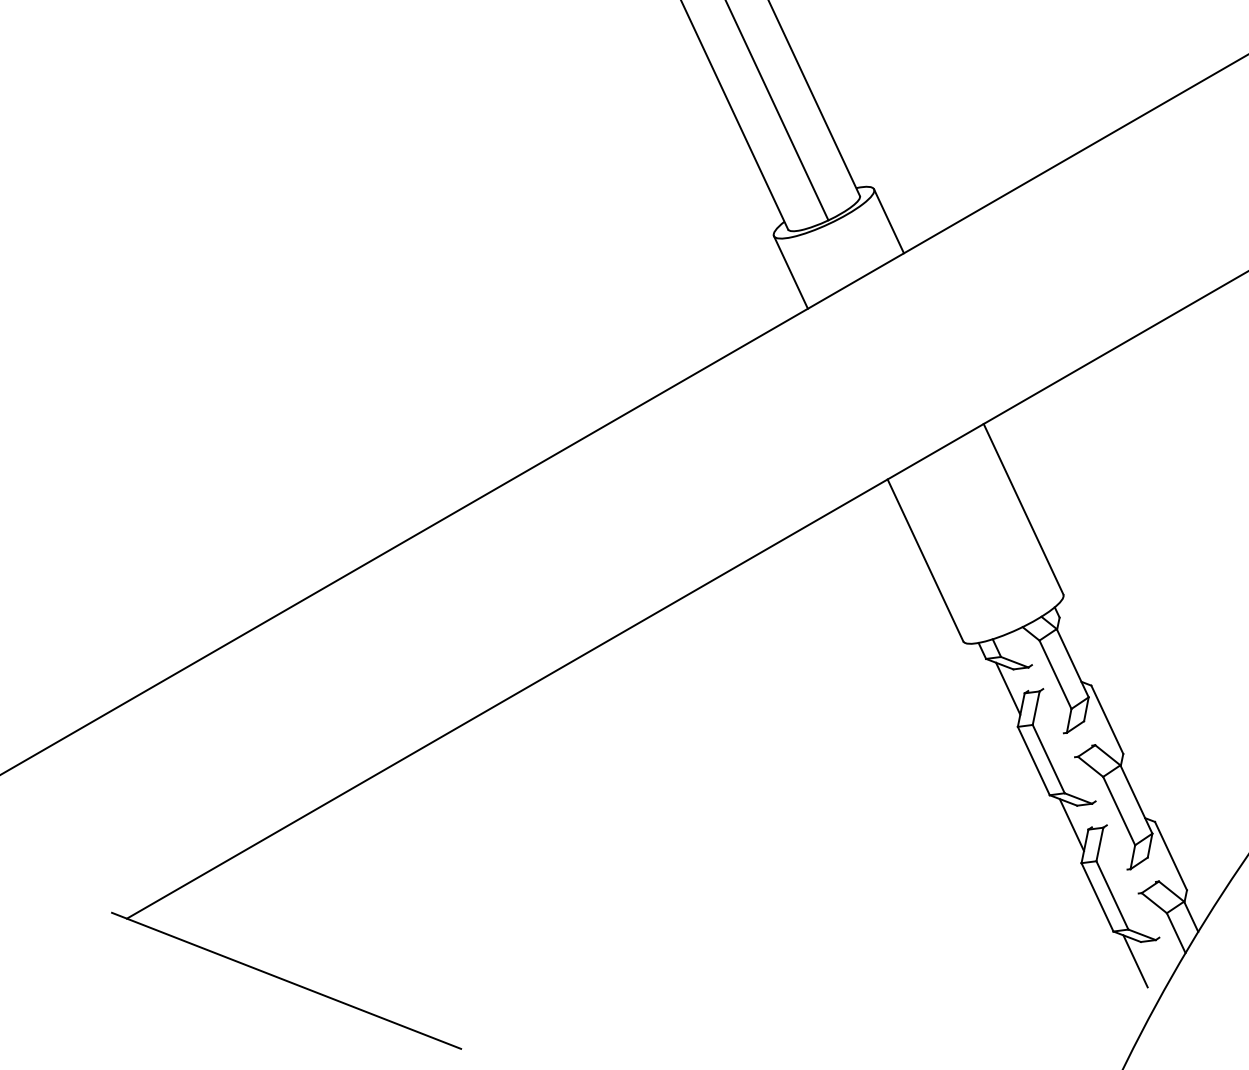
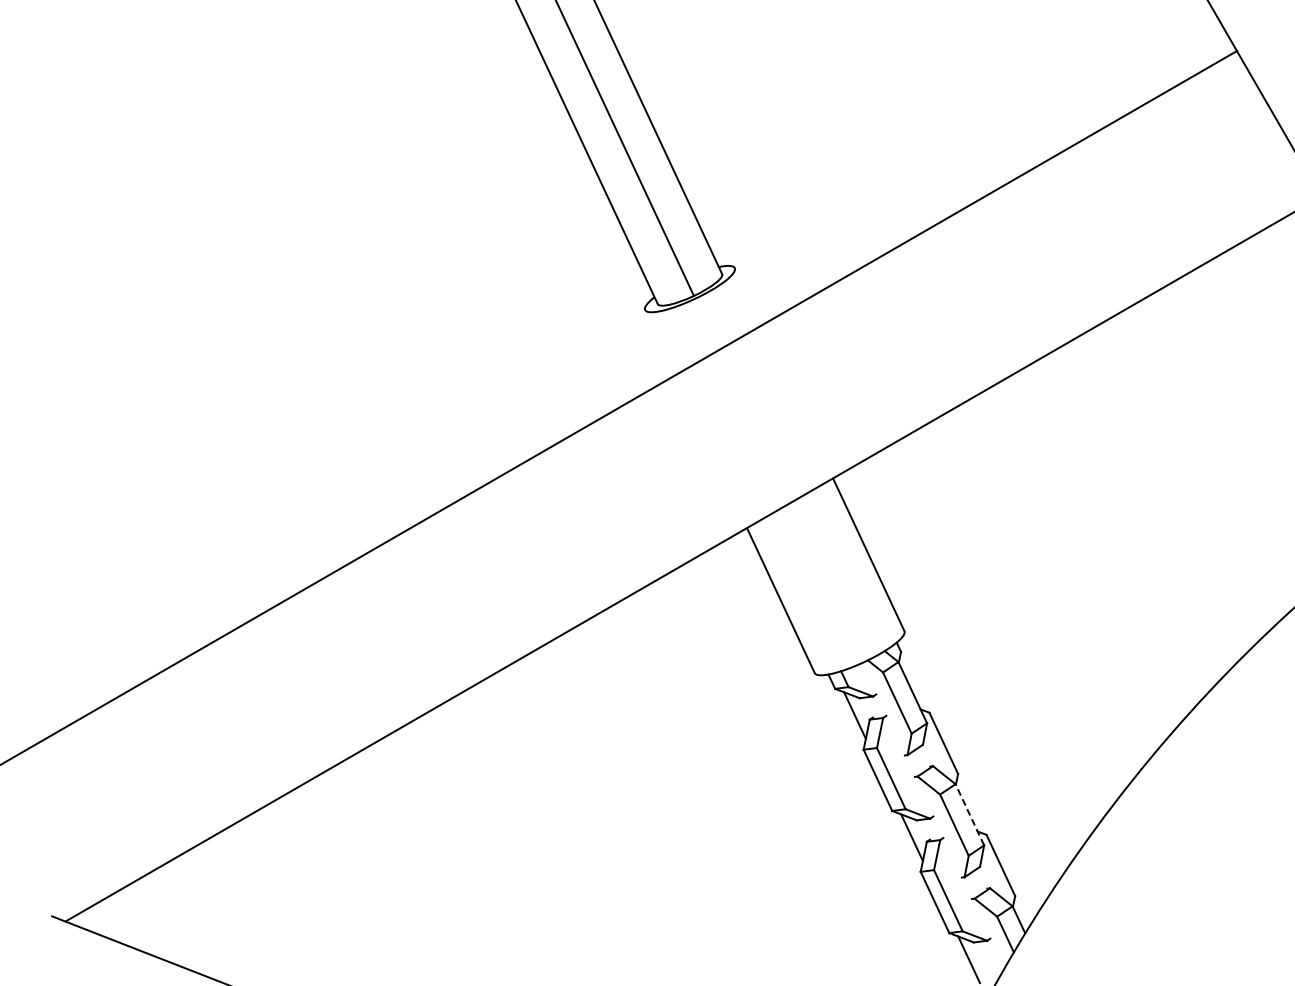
line: (888, 220) -> (747, 296), removed
line: (791, 272) -> (660, 342), removed
line: (1136, 799) -> (969, 814), solid -> dashed

